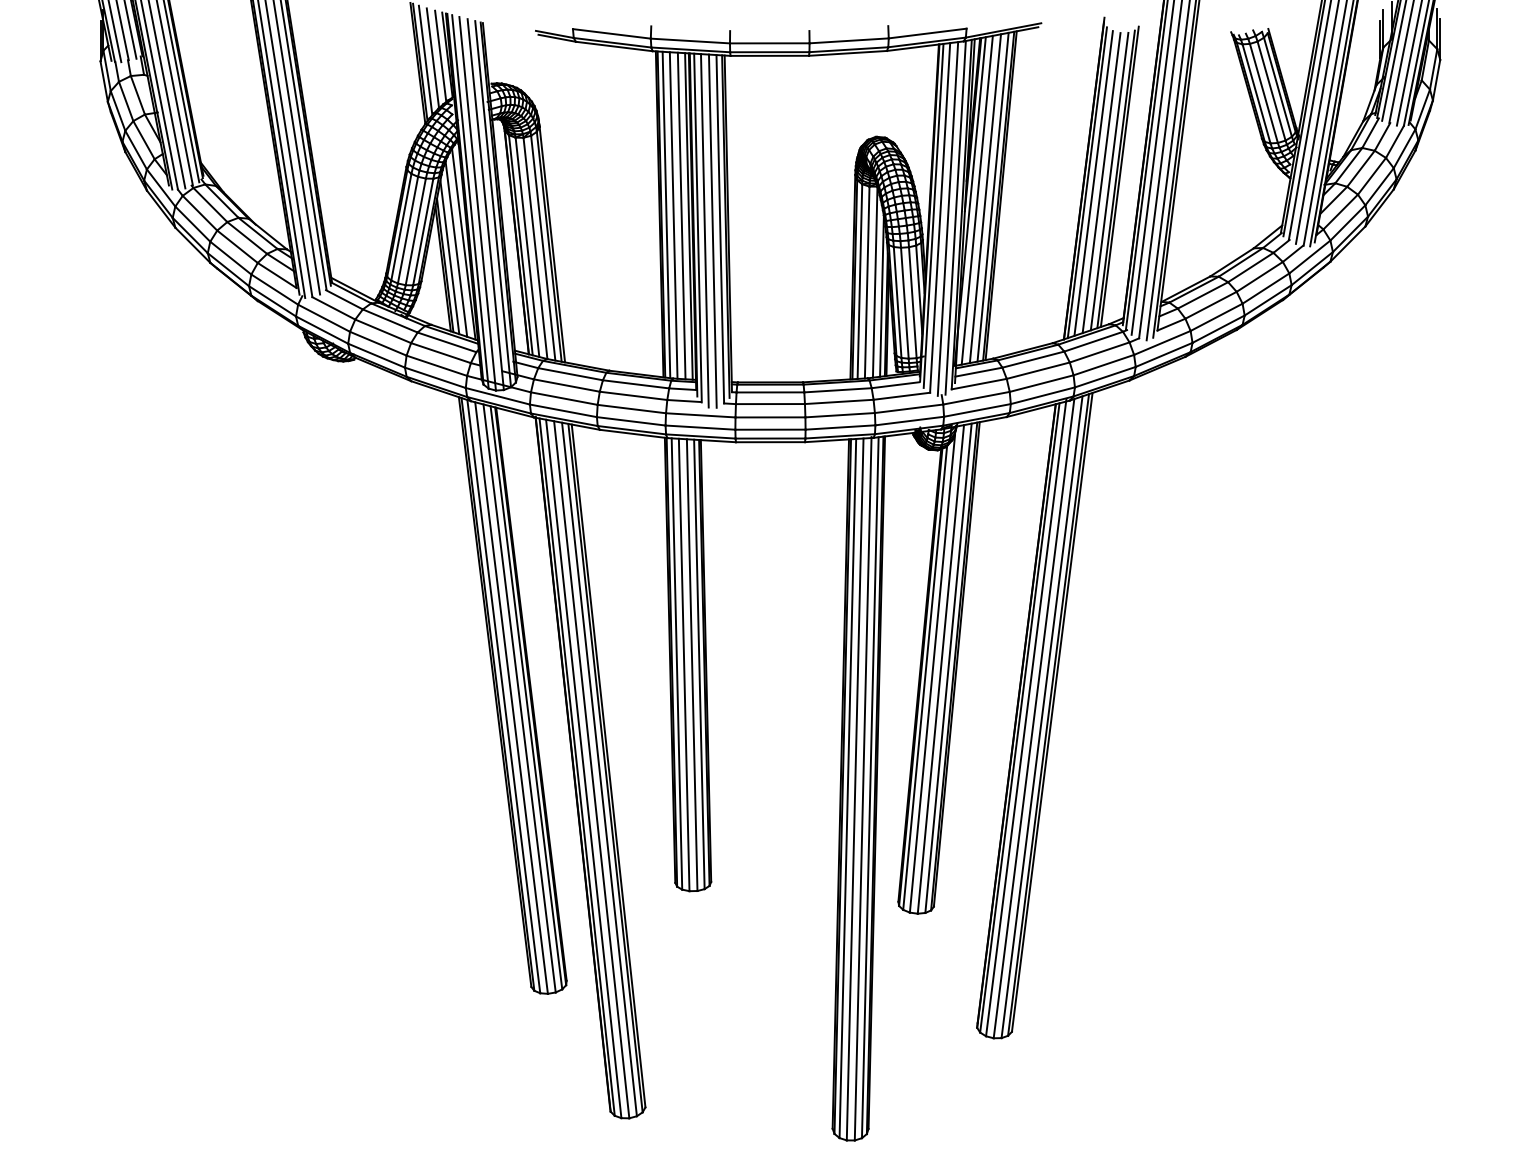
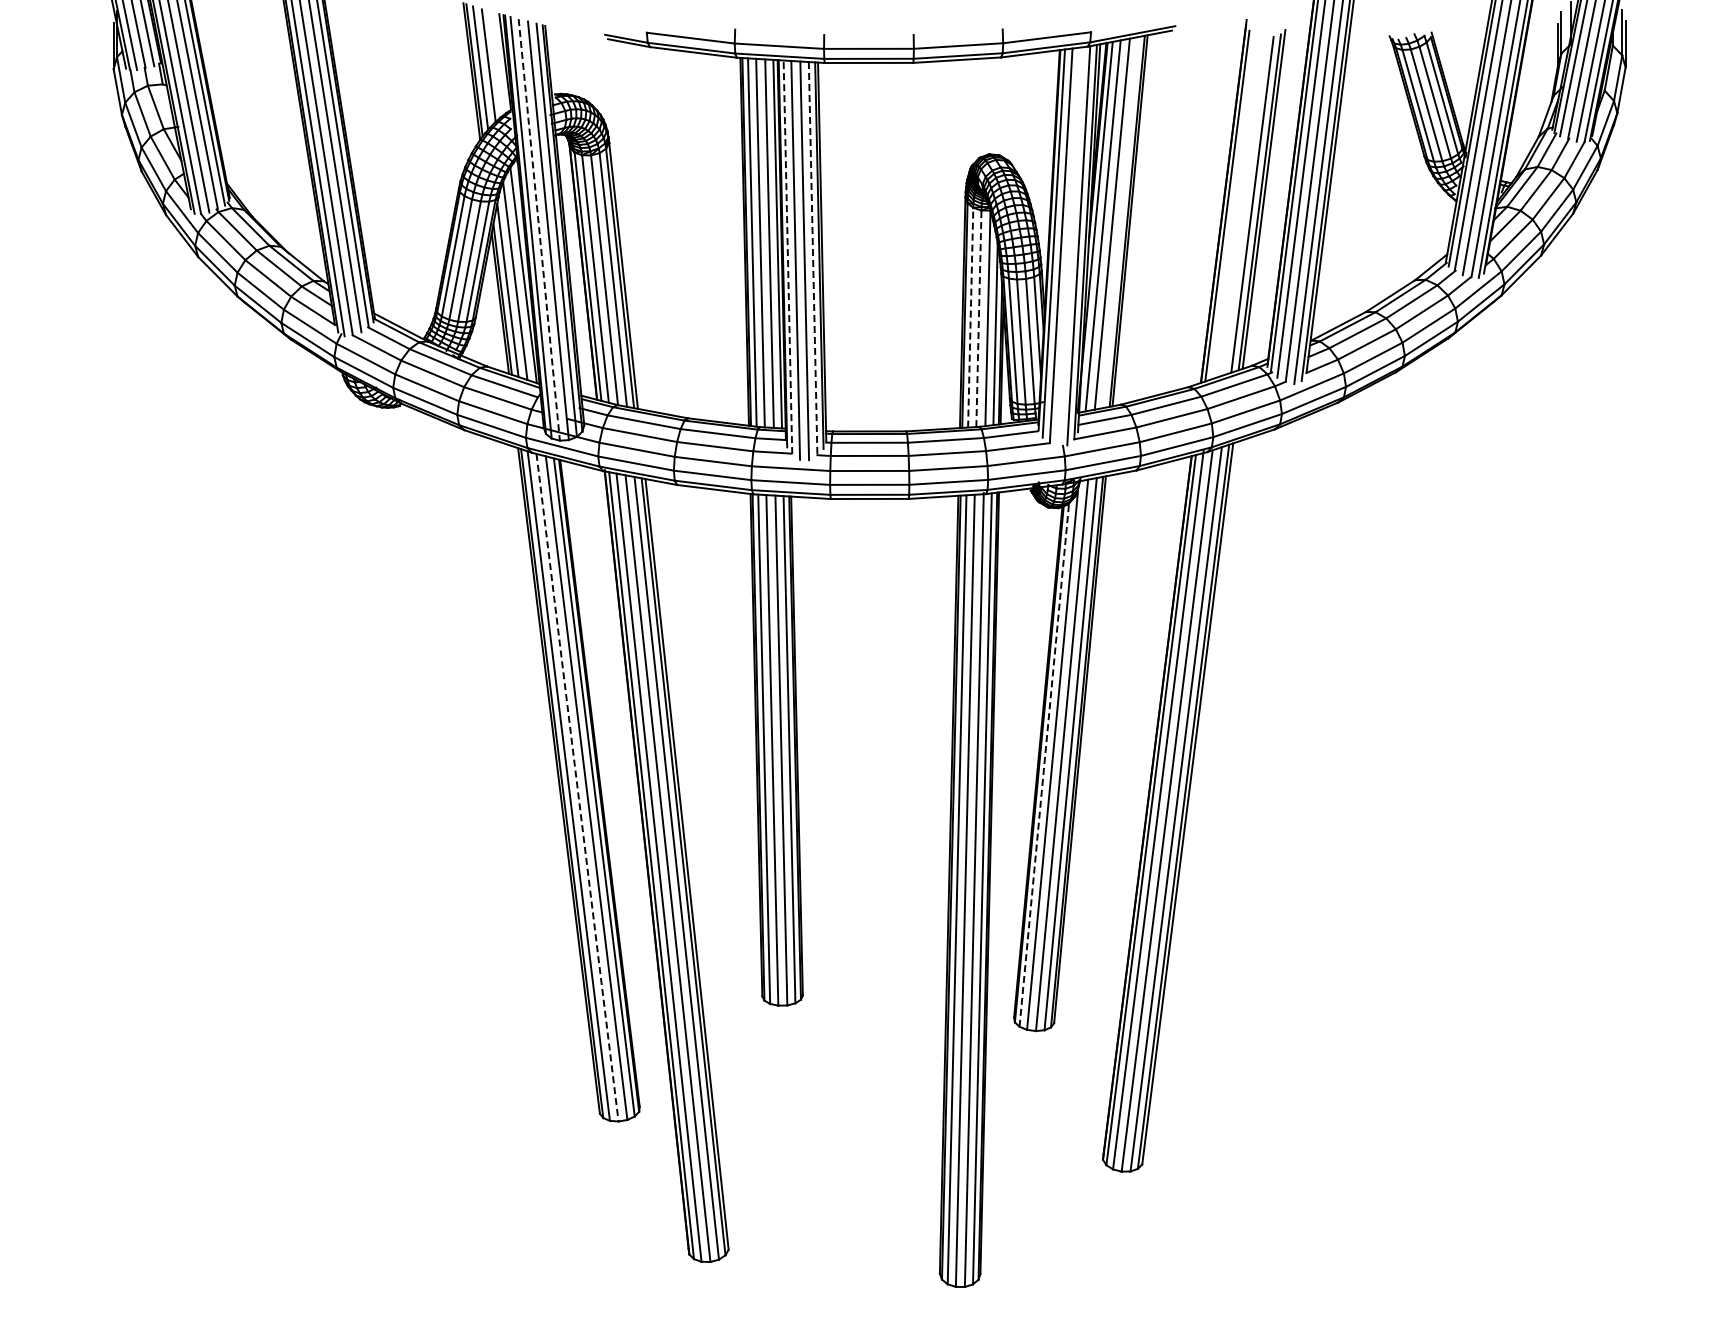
line: (440, 56) -> (497, 63), removed
line: (1093, 183) -> (1234, 206), removed
line: (1101, 183) -> (1243, 206), removed
line: (992, 197) -> (1120, 222), removed
line: (477, 203) -> (539, 229), solid -> dashed
line: (947, 218) -> (1069, 246), removed
line: (697, 228) -> (787, 257), solid -> dashed
line: (720, 229) -> (813, 258), solid -> dashed
line: (859, 281) -> (970, 317), solid -> dashed
line: (866, 282) -> (978, 318), solid -> dashed
line: (925, 678) -> (1044, 765), solid -> dashed
line: (511, 698) -> (577, 788), solid -> dashed

